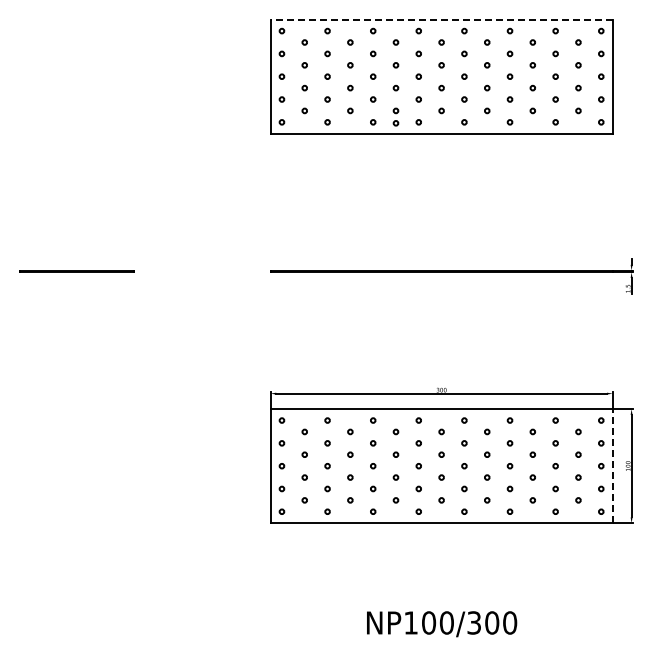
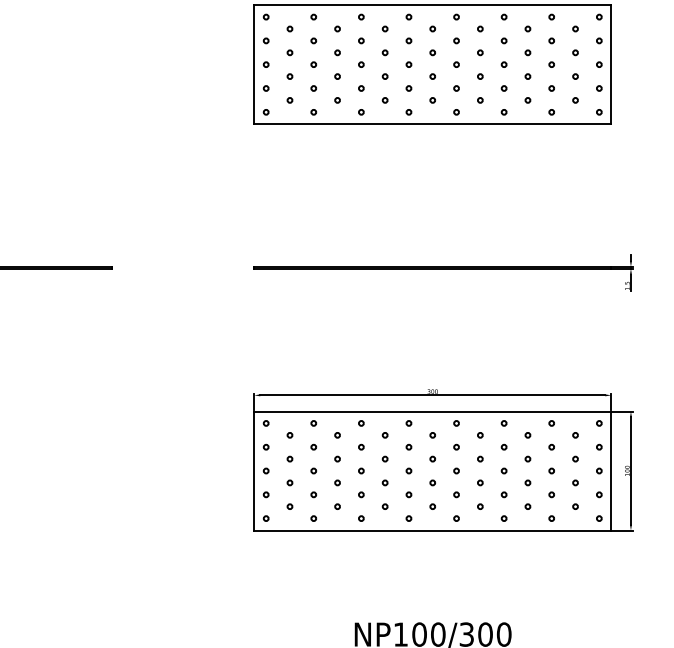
line: (441, 19) -> (432, 5), dashed -> solid
circle: (395, 123) -> (384, 113), removed
line: (612, 465) -> (611, 470), dashed -> solid

